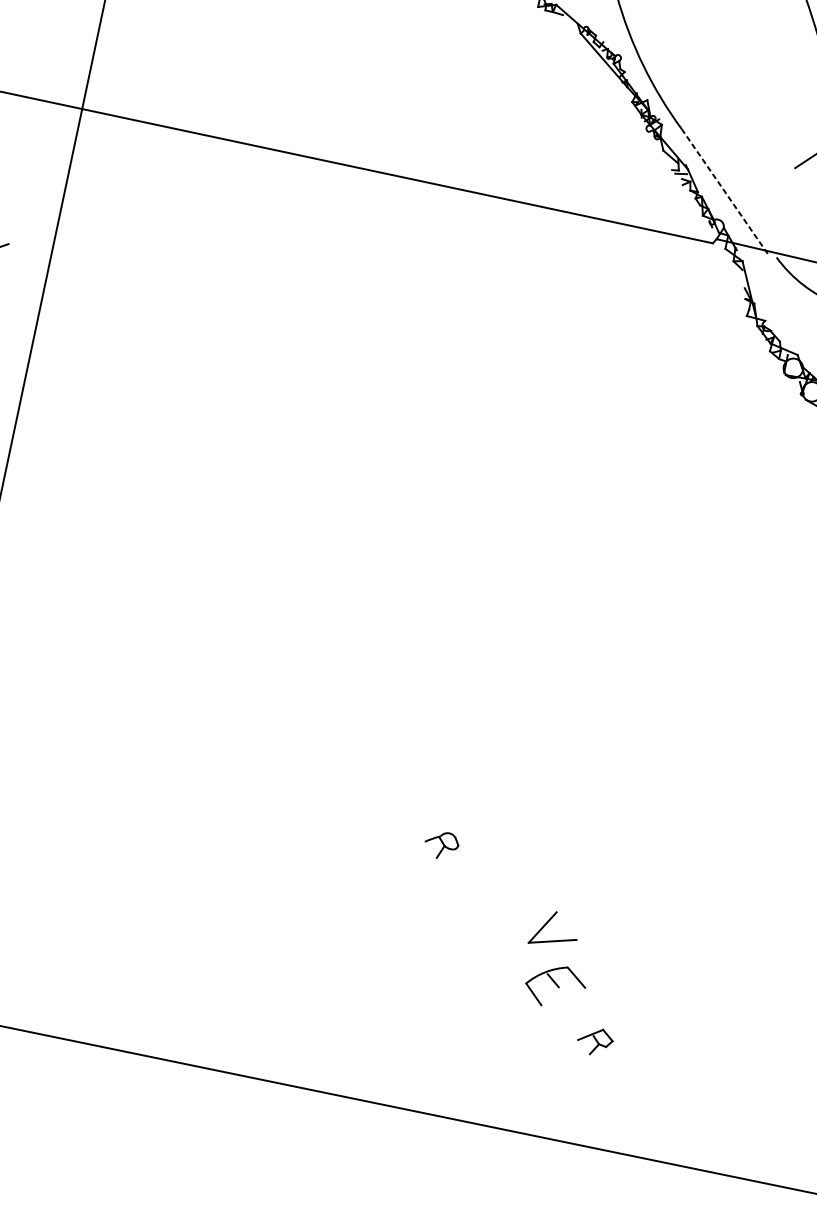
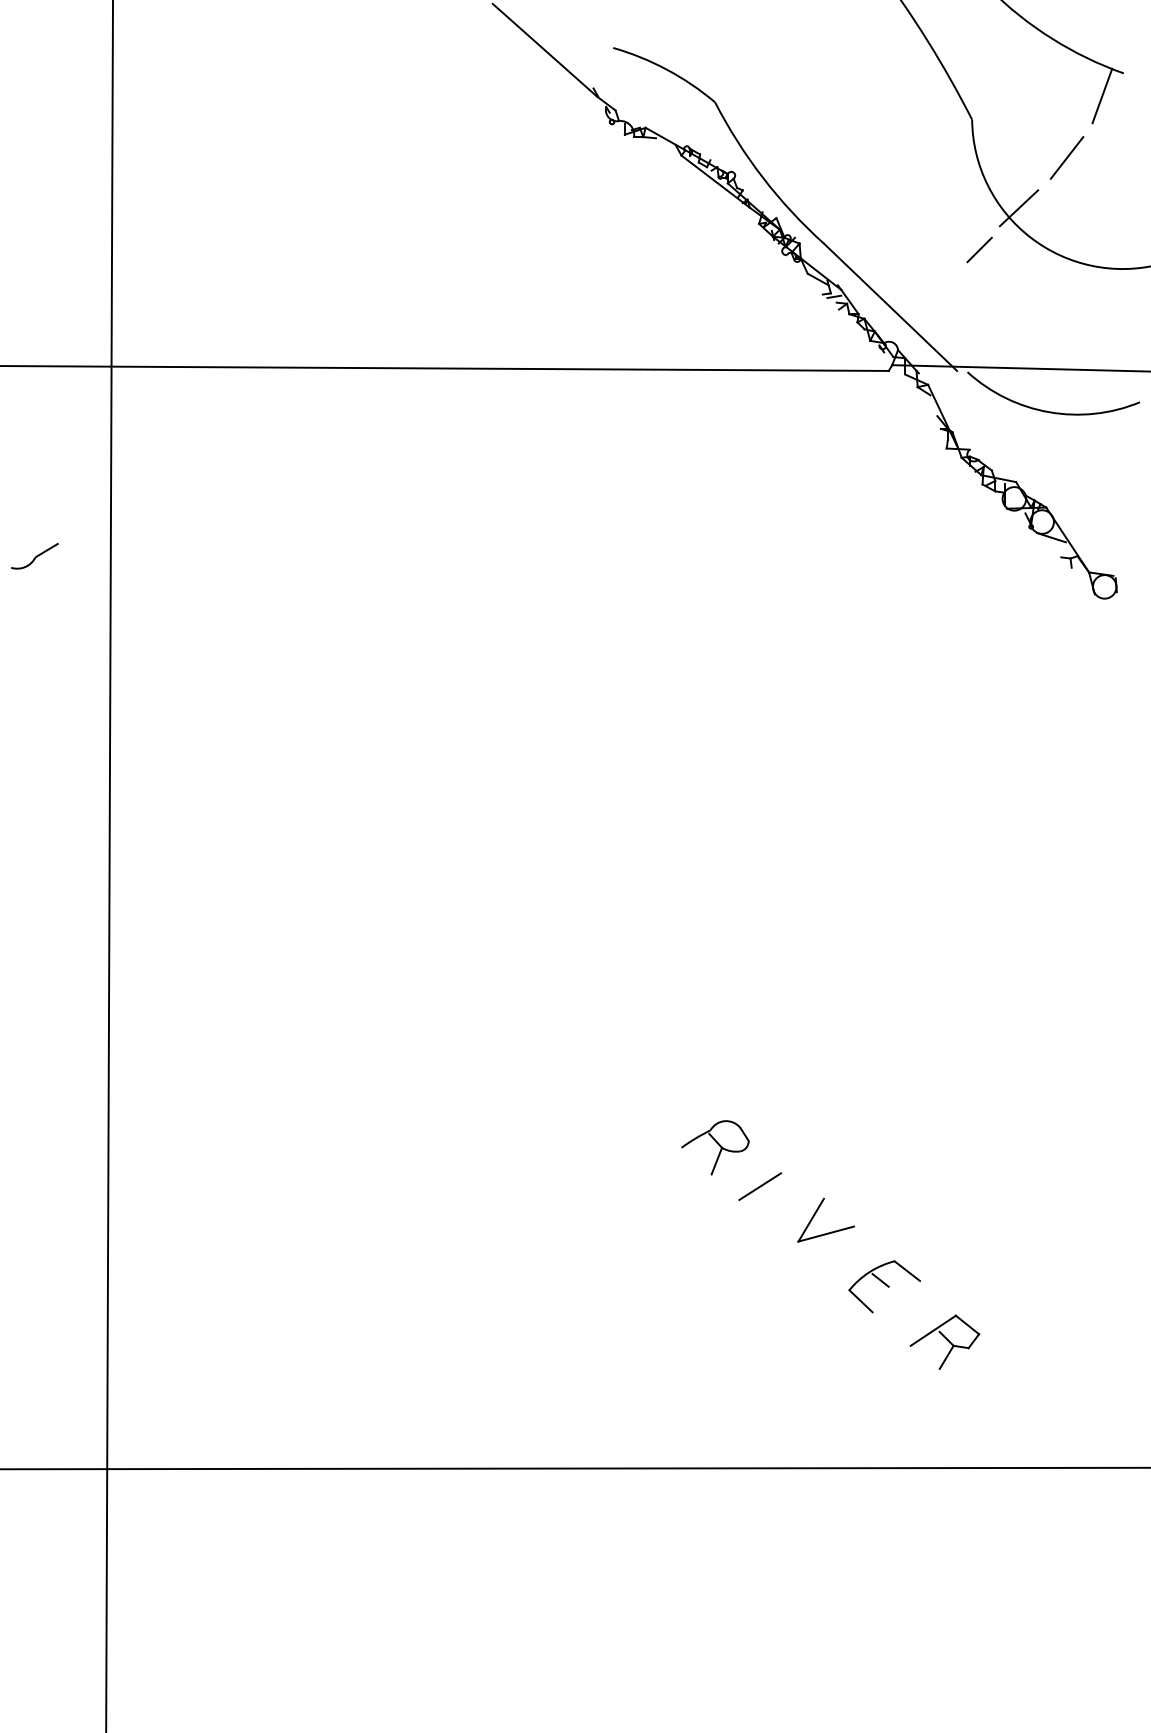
line: (724, 192) -> (890, 307), dashed -> solid
part: (441, 844) -> (715, 1147), size x1.67
line: (471, 884) -> (760, 1186), added
part: (547, 924) -> (815, 1215), moved
part: (594, 1041) -> (944, 1341), size x1.67

